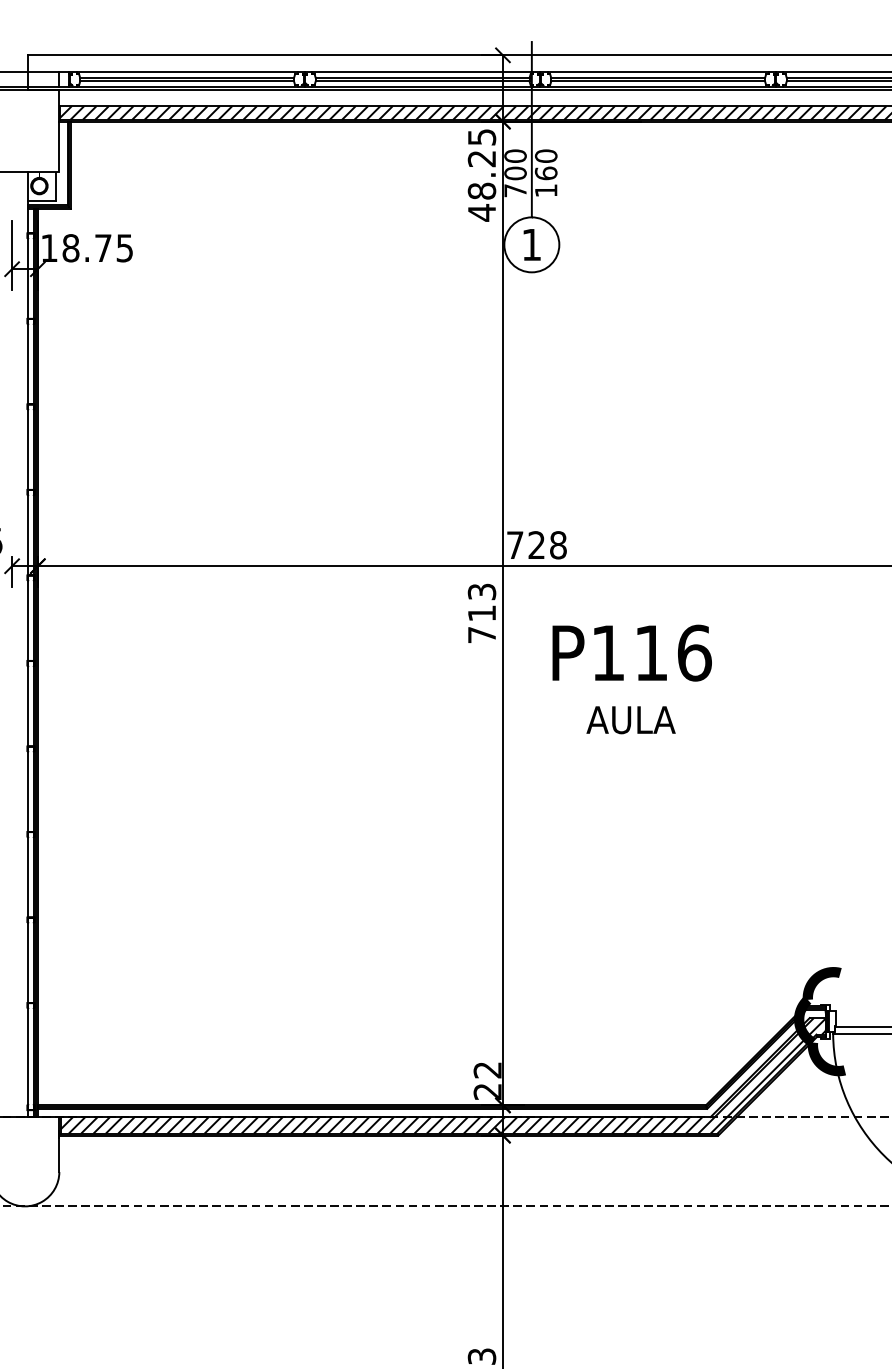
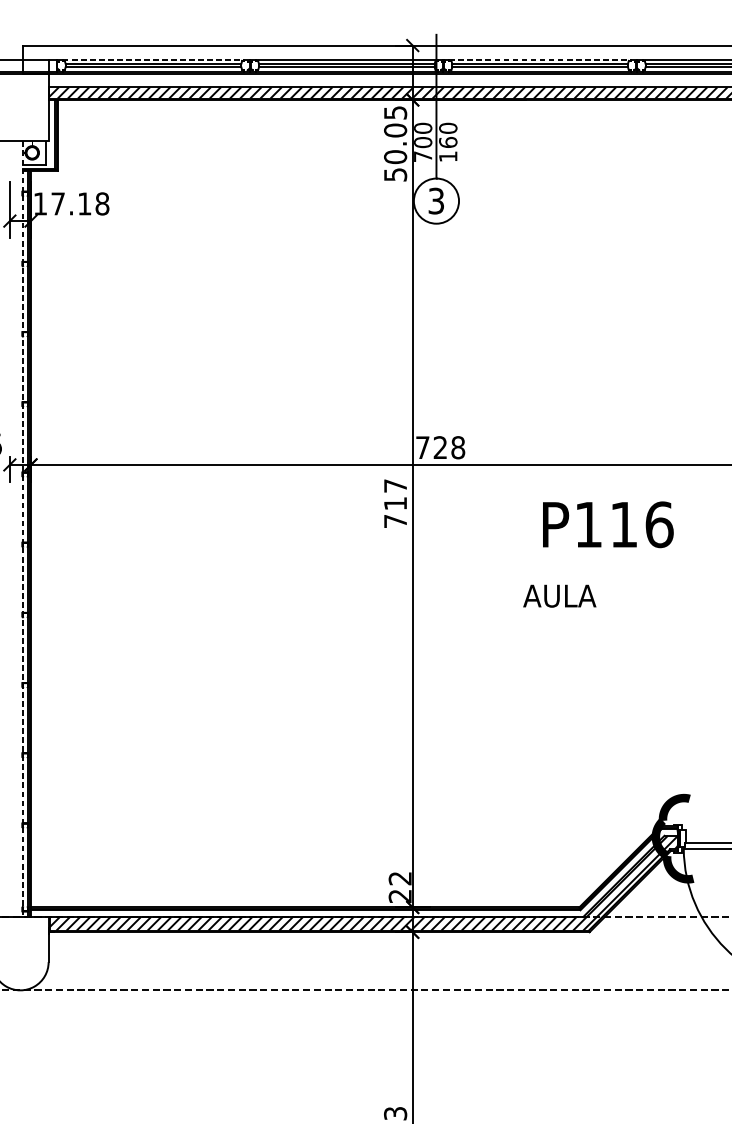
line: (187, 72) -> (153, 59), solid -> dashed
line: (658, 72) -> (540, 59), solid -> dashed
text: (481, 185) -> (395, 152), 48.25 -> 50.05
text: (531, 244) -> (436, 200), 1 -> 3
text: (97, 248) -> (79, 204), 18.75 -> 17.18
text: (481, 591) -> (395, 485), 713 -> 717
line: (27, 645) -> (22, 529), solid -> dashed
text: (631, 652) -> (607, 524), moved
text: (630, 720) -> (559, 596), moved

